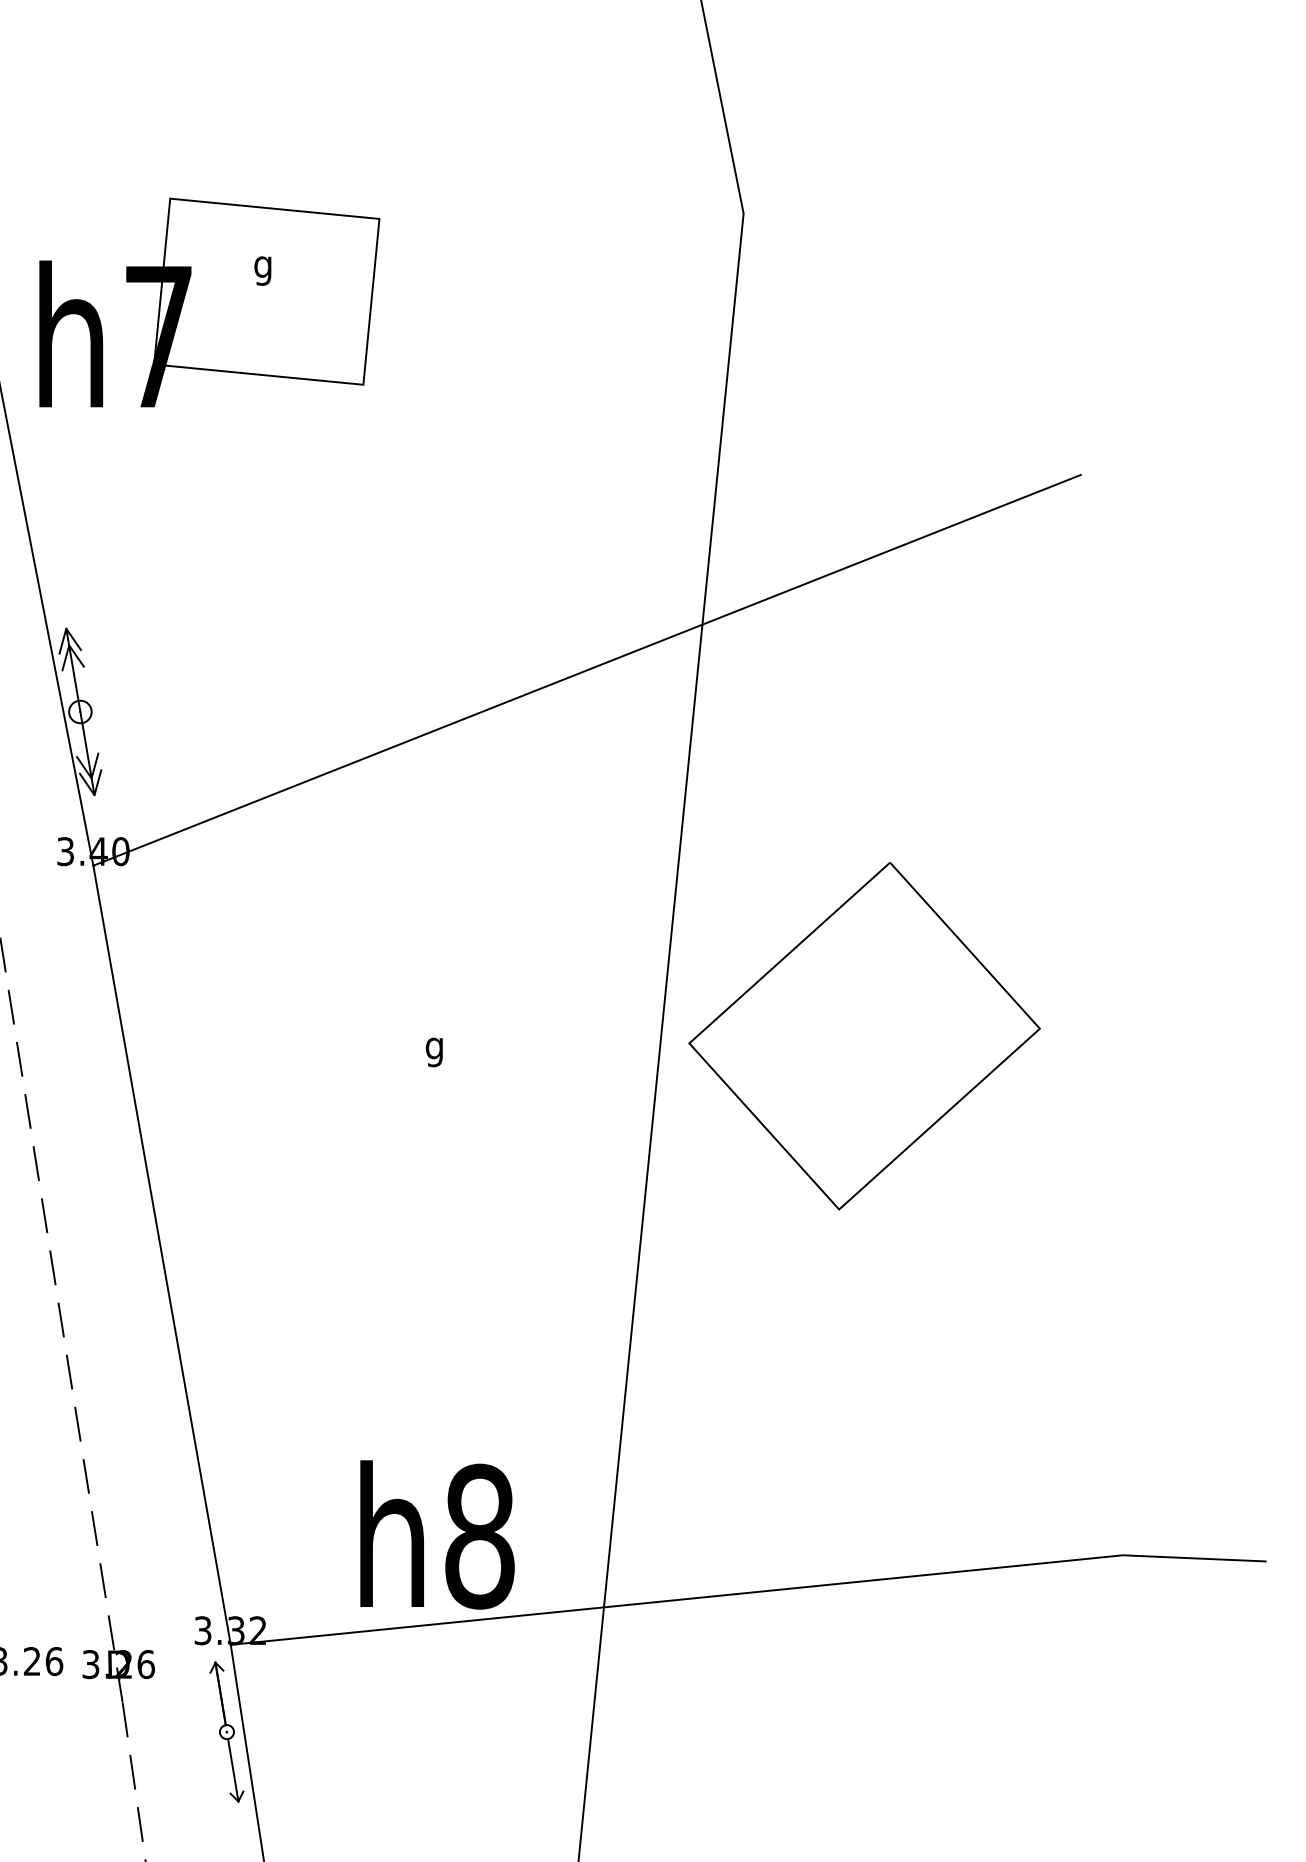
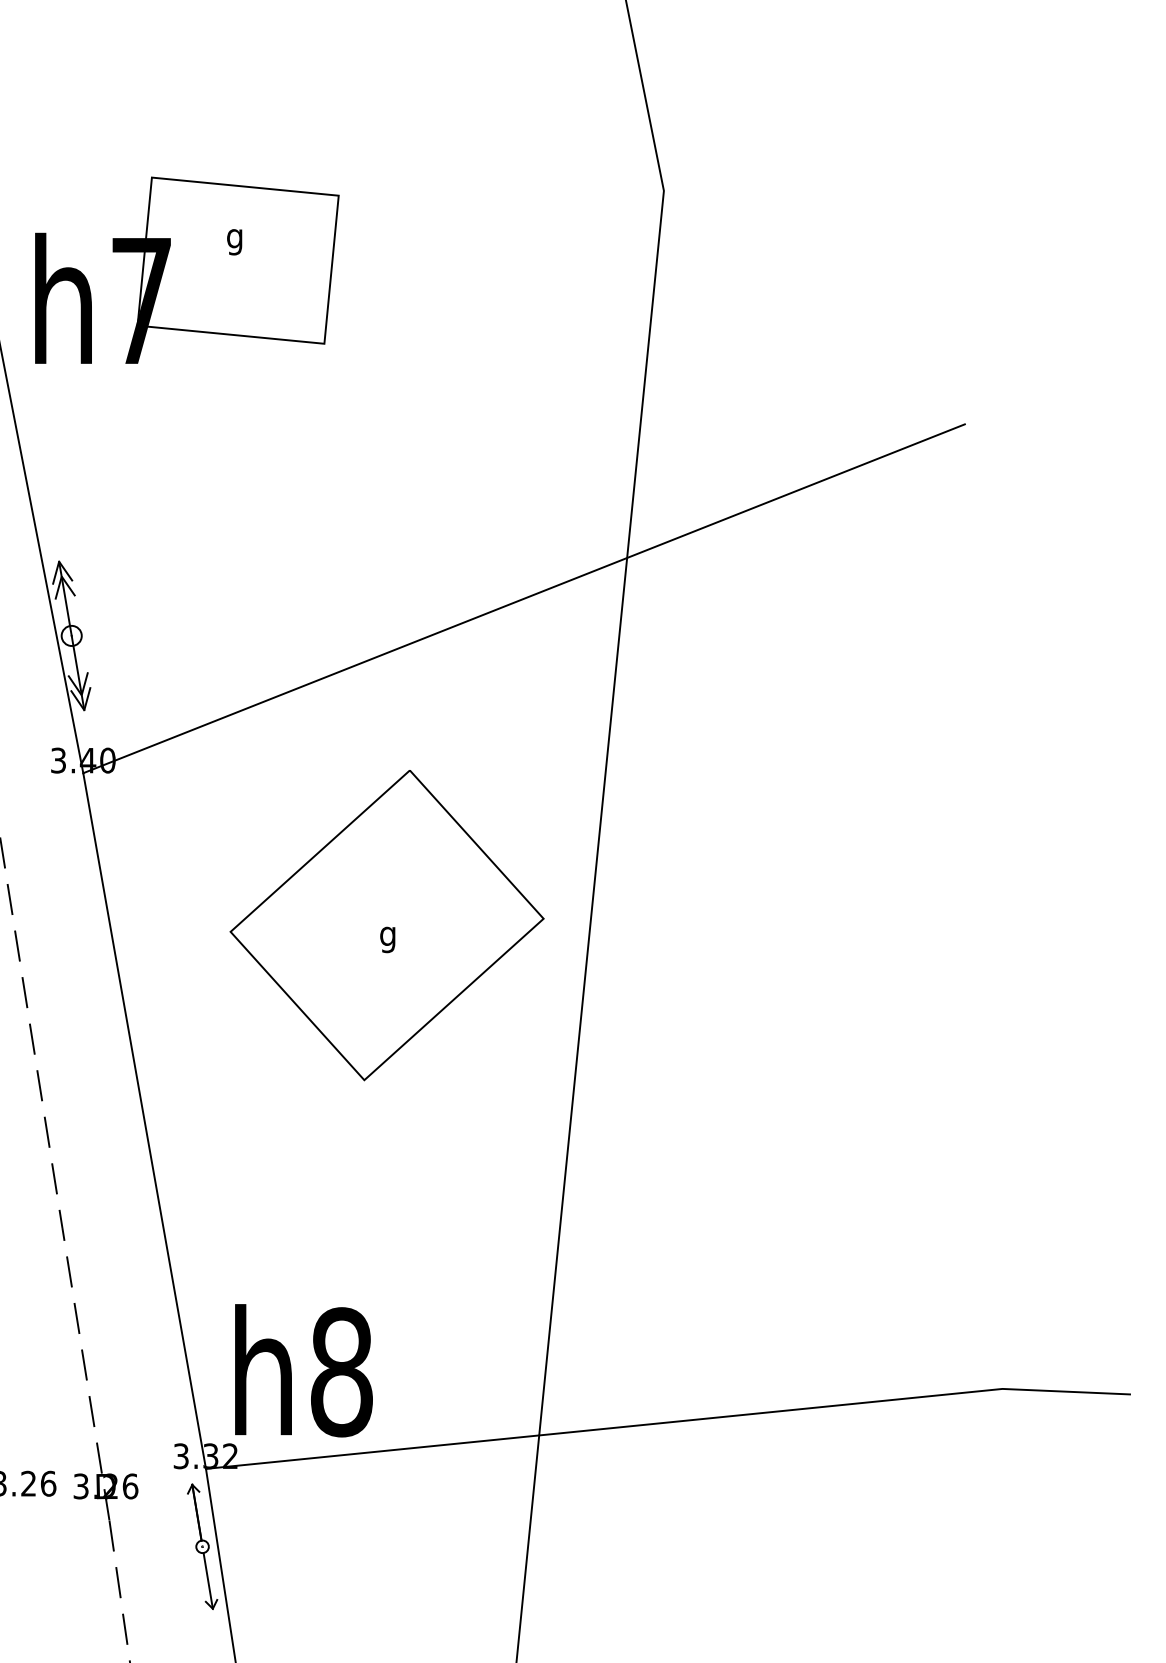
part: (864, 1036) -> (387, 925), moved
text: (437, 1534) -> (303, 1370), moved

